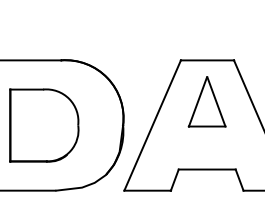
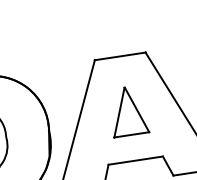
part: (206, 101) -> (127, 111), moved

